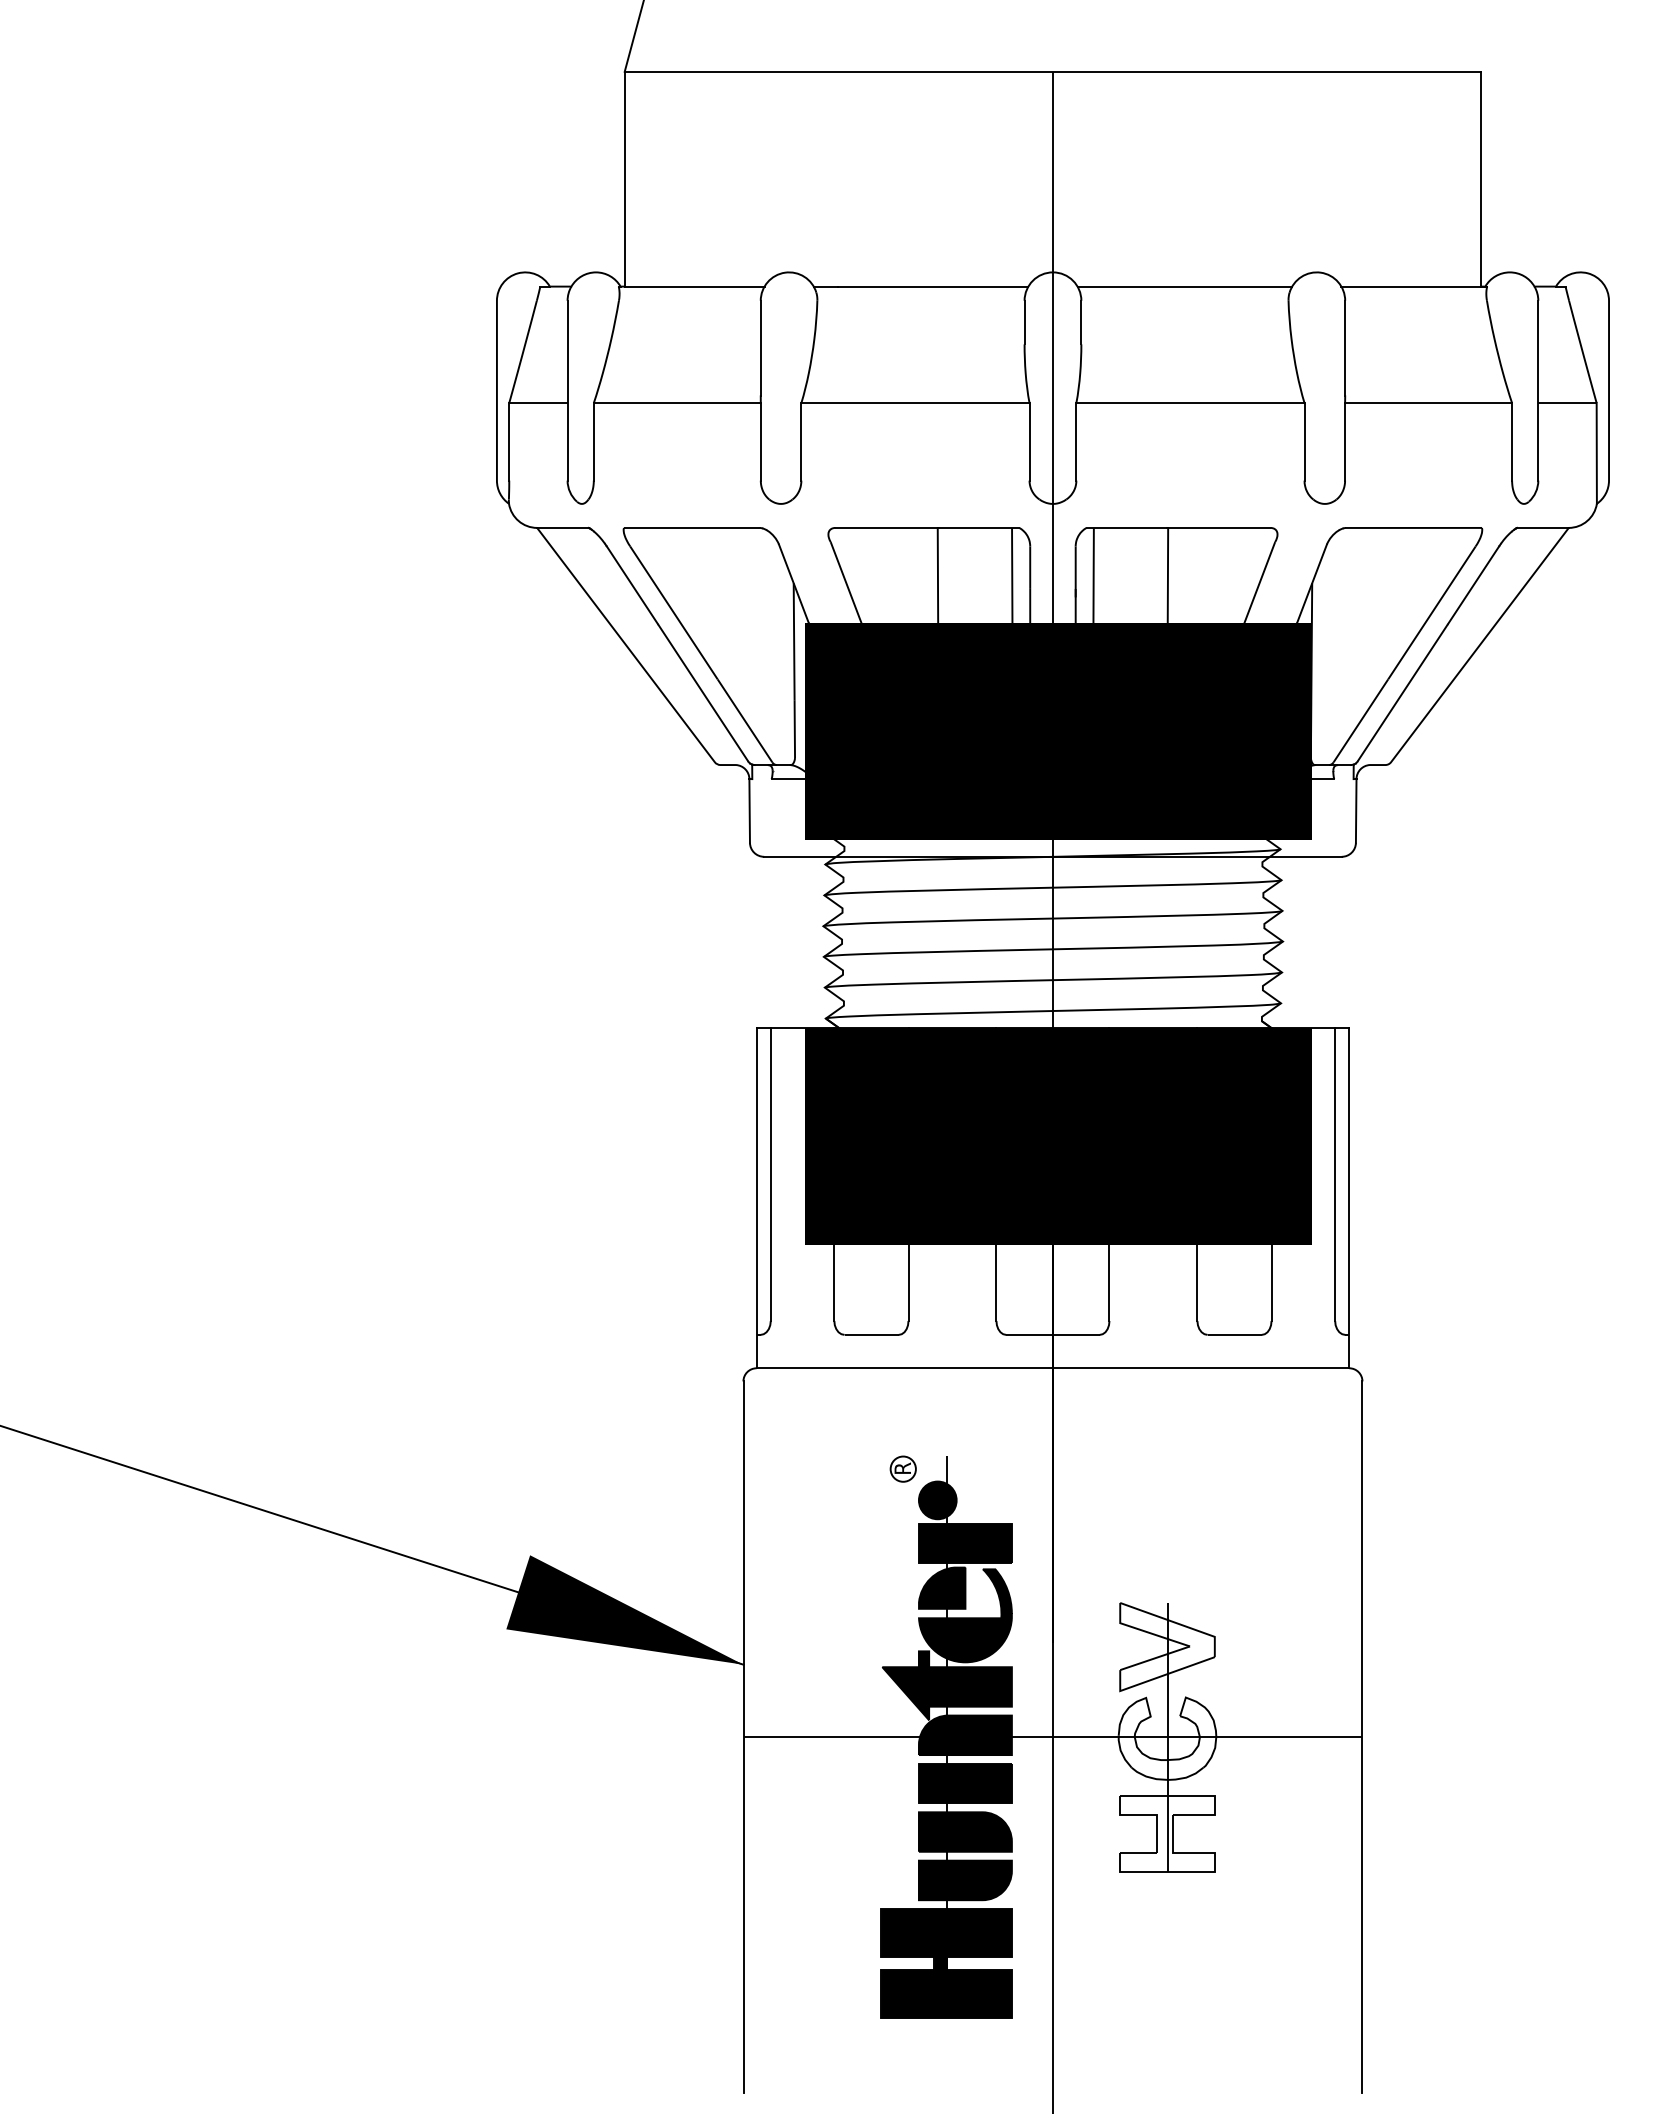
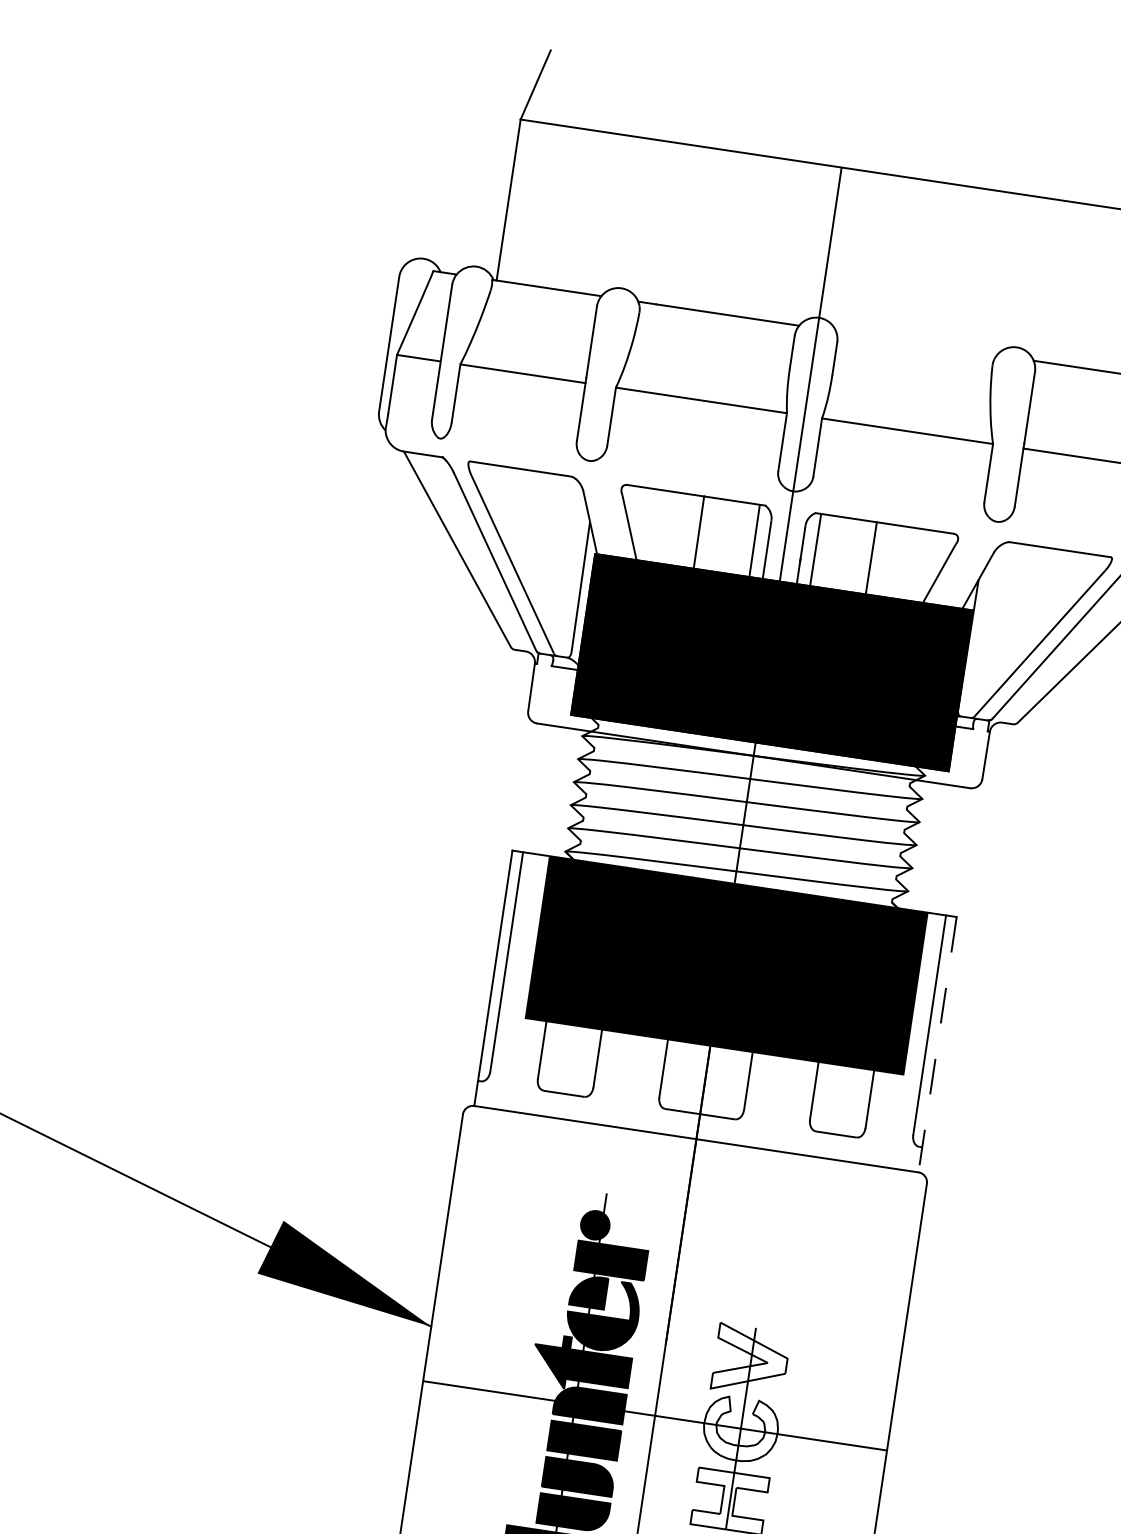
line: (1184, 286) -> (916, 343), removed
line: (1349, 1198) -> (937, 1045), solid -> dashed
part: (902, 1468) -> (572, 1197), removed

